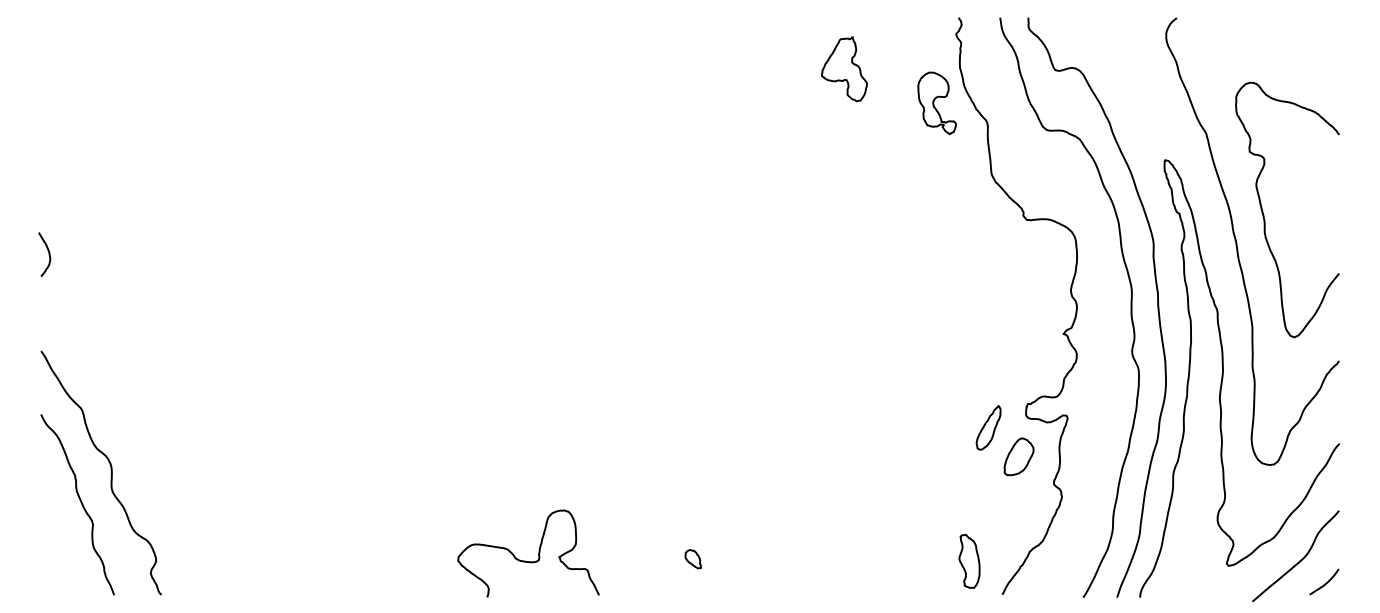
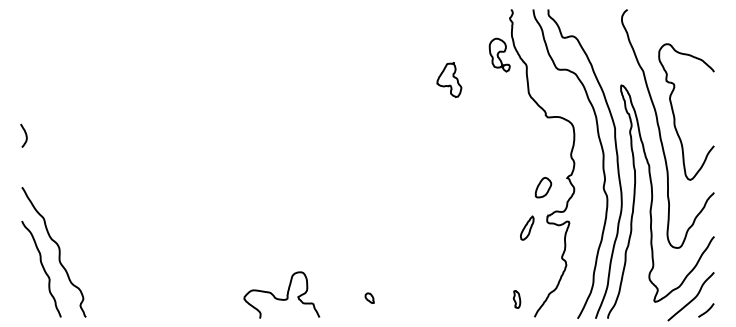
part: (844, 68) -> (449, 79), moved
part: (1019, 456) -> (543, 187), moved
part: (968, 561) -> (516, 299), size x0.6

